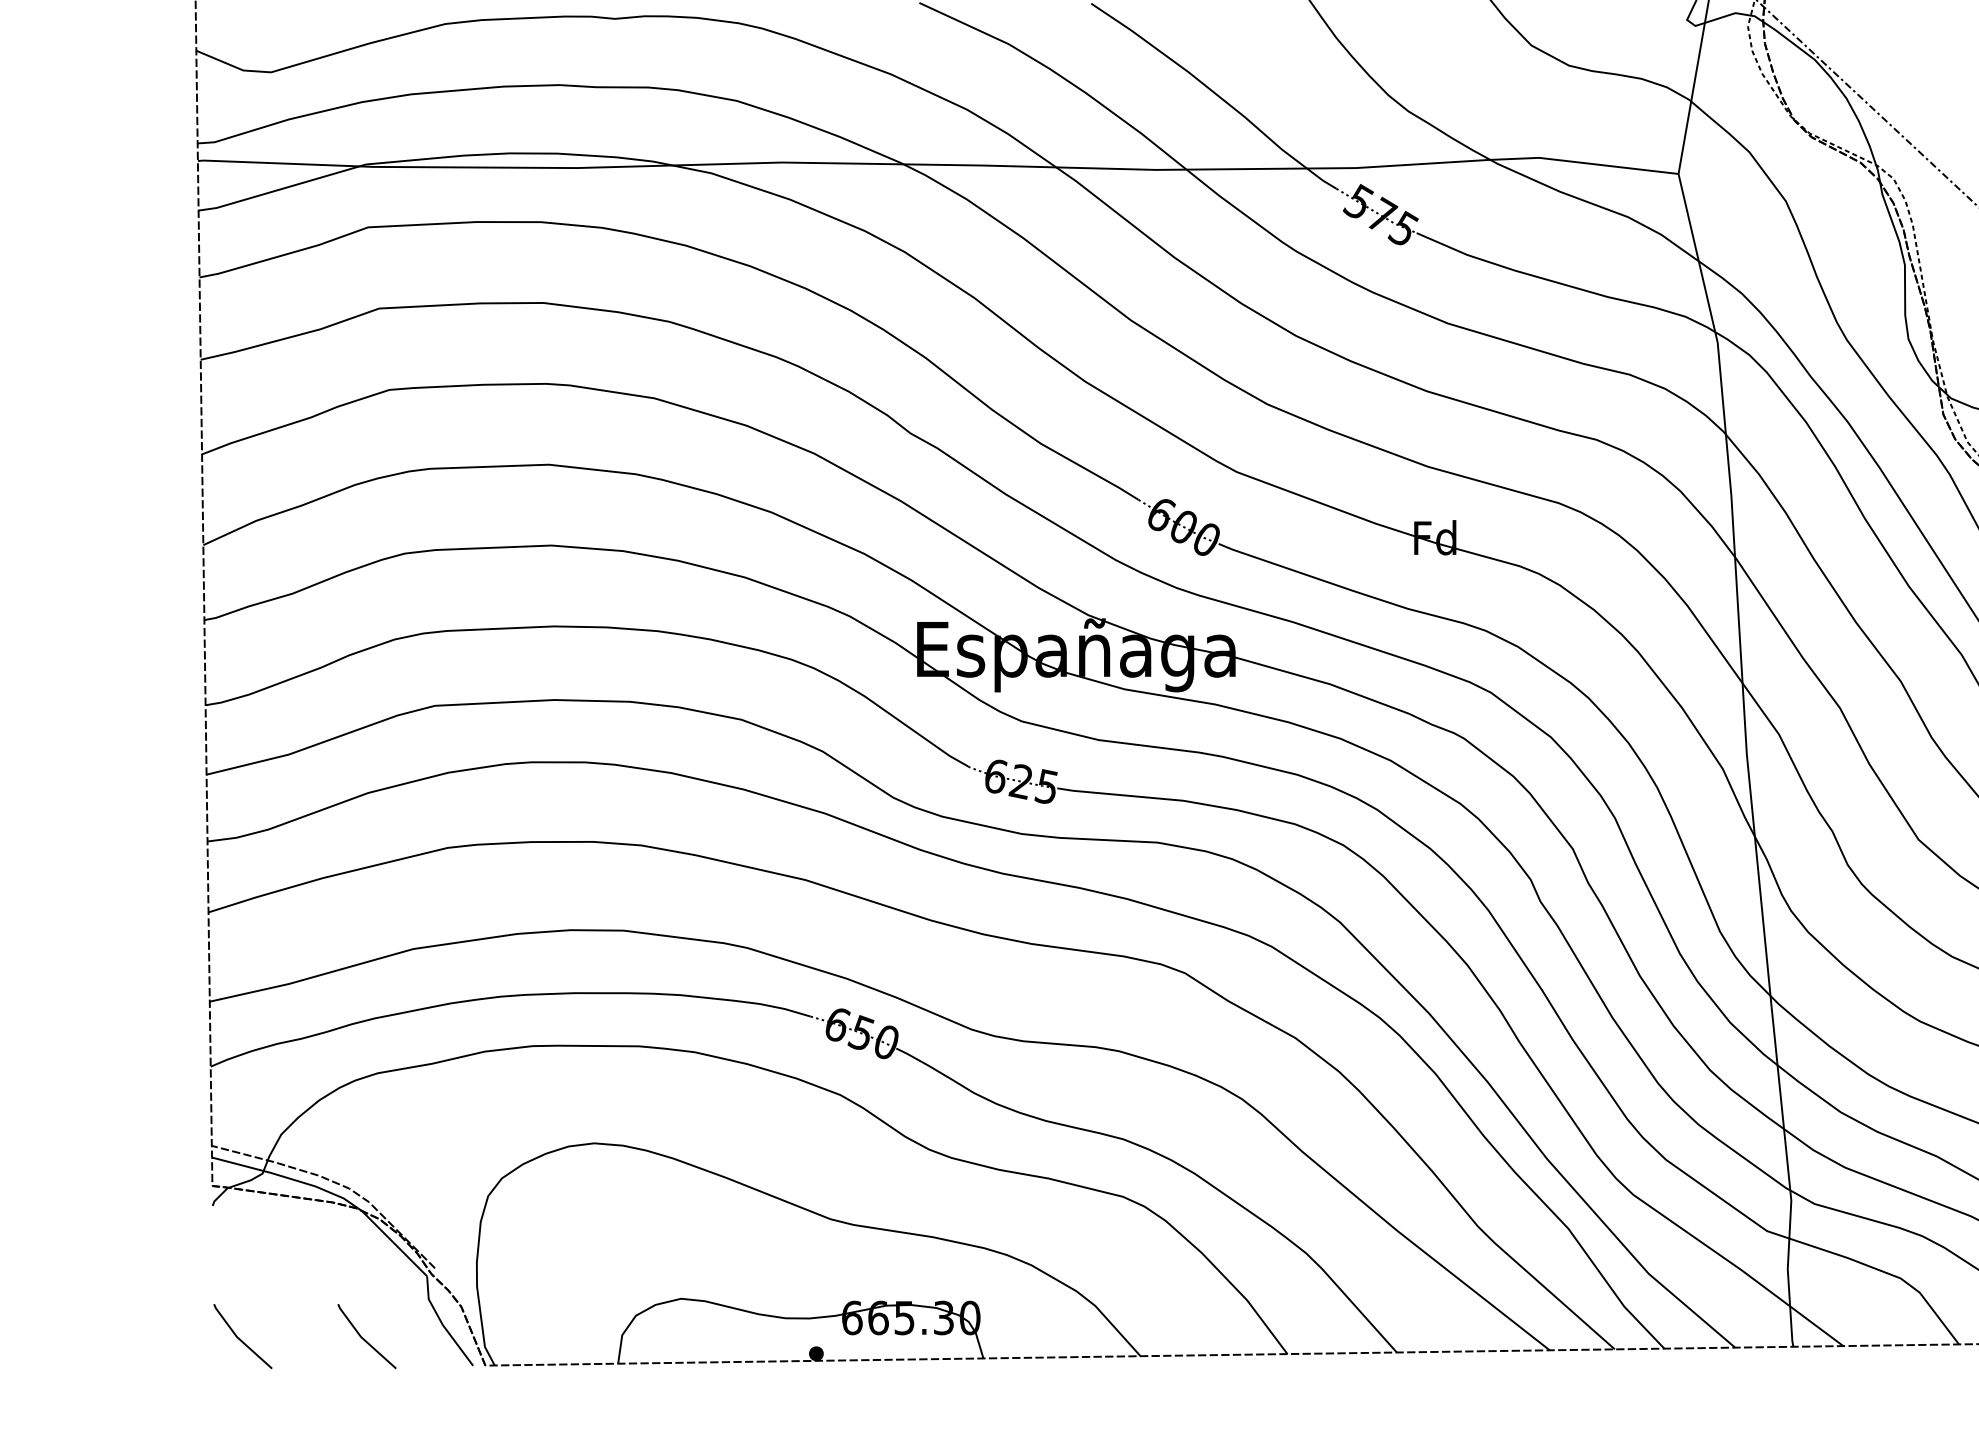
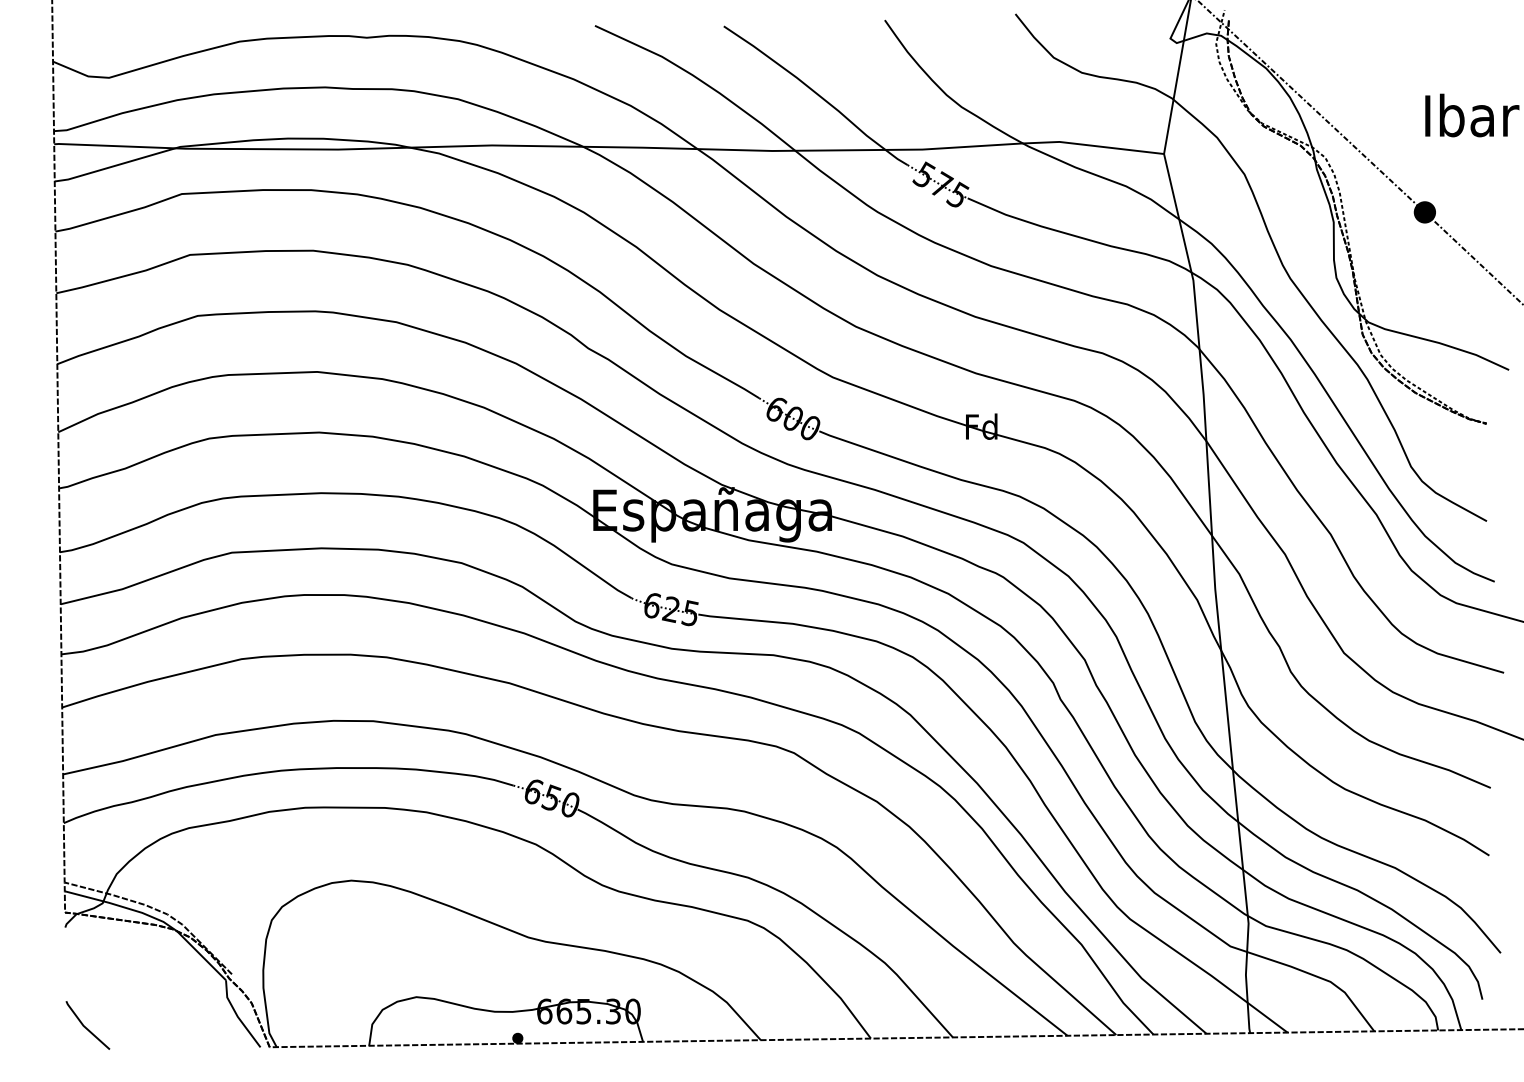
line: (363, 1337) -> (178, 1026), removed

